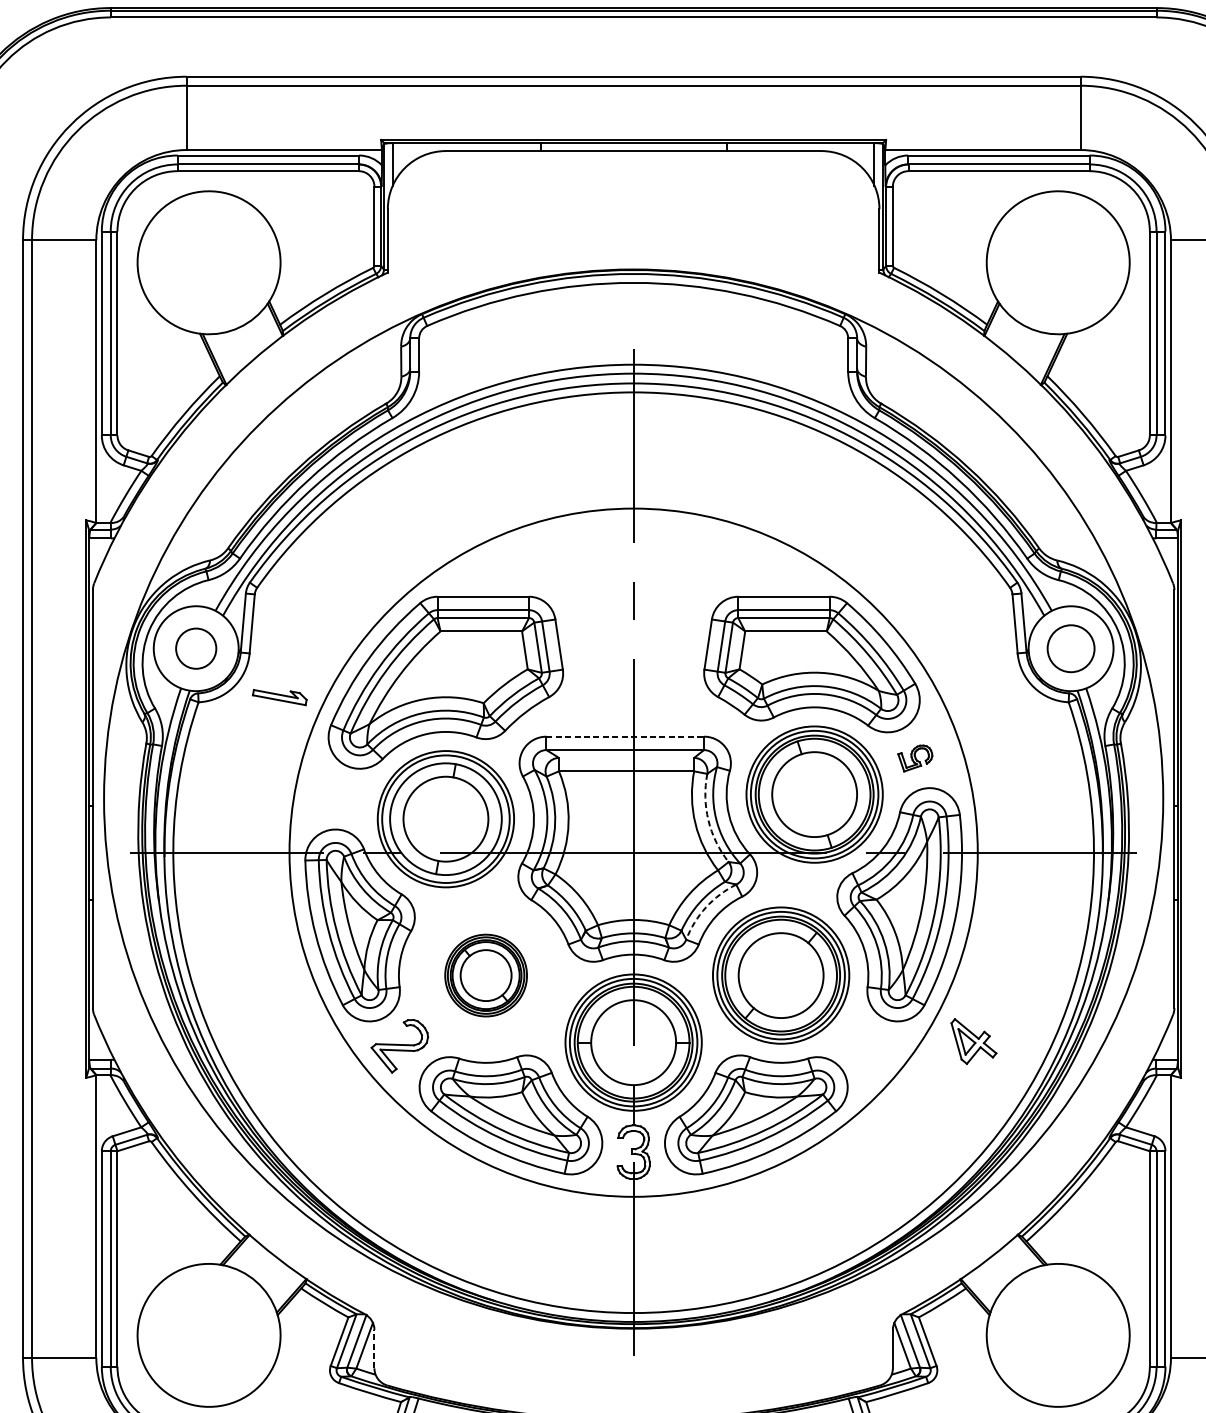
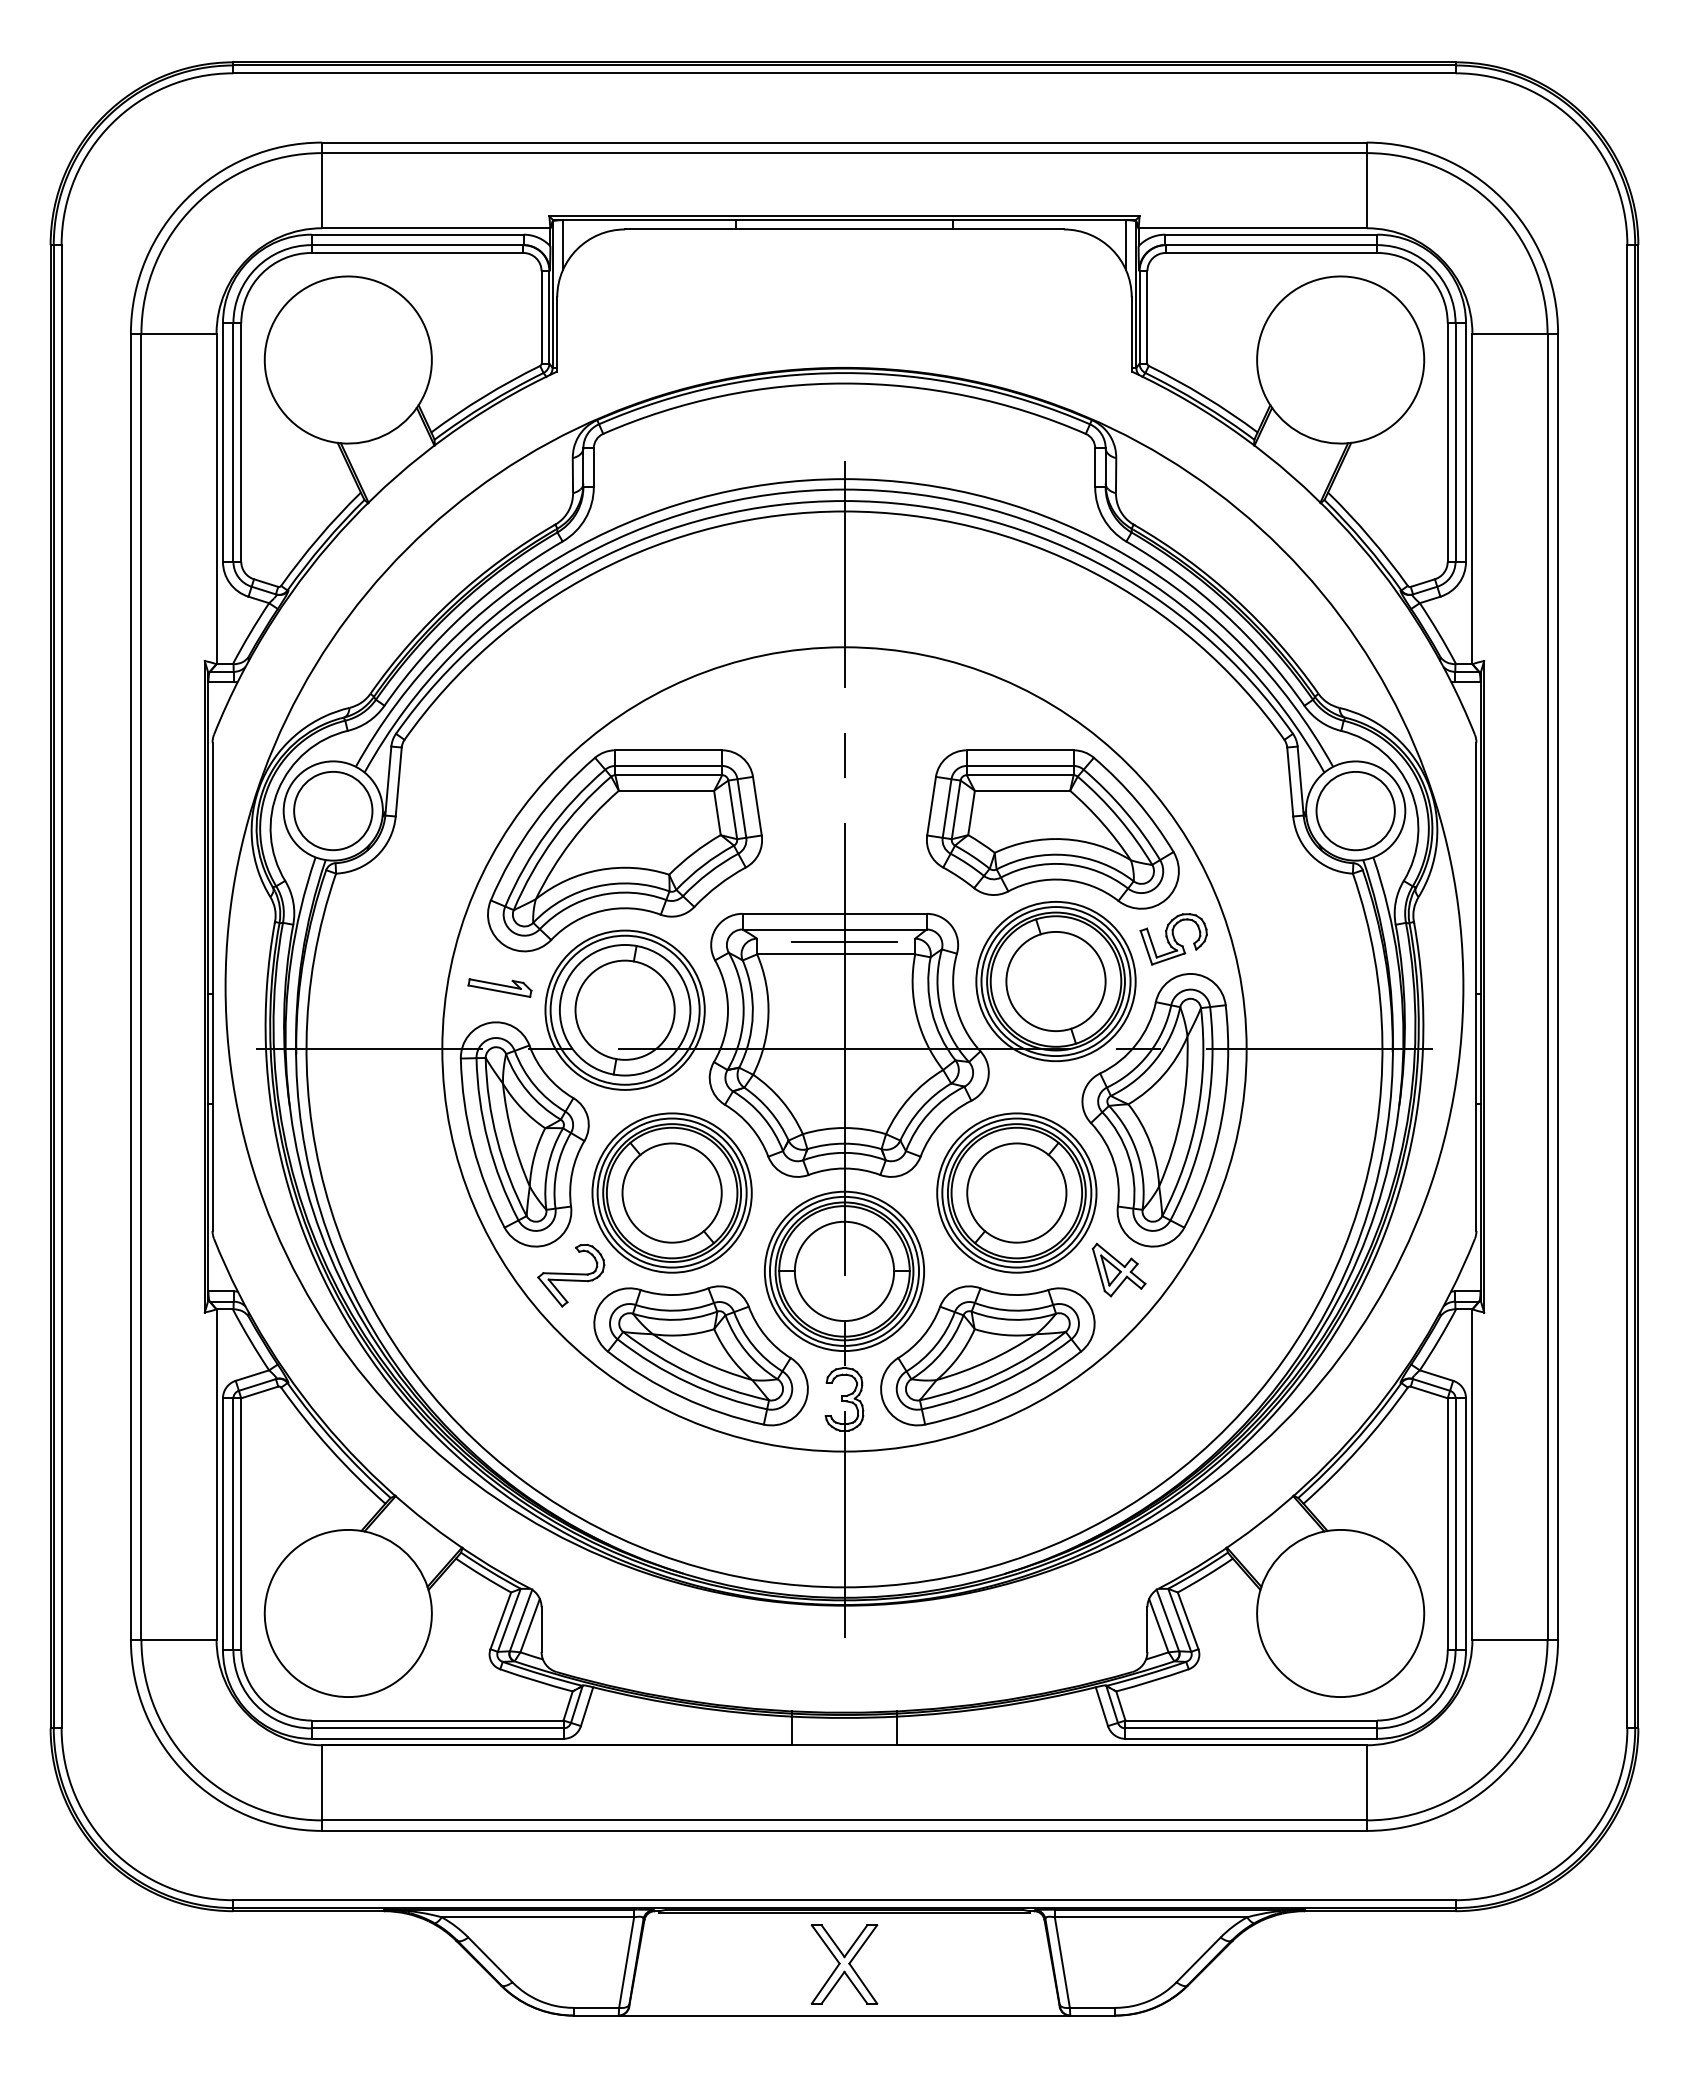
circle: (196, 648) -> (333, 810), size x1.67
circle: (1070, 648) -> (1355, 810), size x1.43
part: (279, 697) -> (499, 987), moved
line: (625, 736) -> (835, 913), dashed -> solid
part: (915, 758) -> (1173, 939), size x1.67
line: (633, 760) -> (844, 941), added
arc: (708, 820) -> (931, 1011), dashed -> solid
arc: (706, 907) -> (929, 1113), dashed -> solid
part: (485, 975) -> (671, 1192), size x1.67
part: (973, 1041) -> (1118, 1269), moved
line: (374, 1349) -> (541, 1629), dashed -> solid

